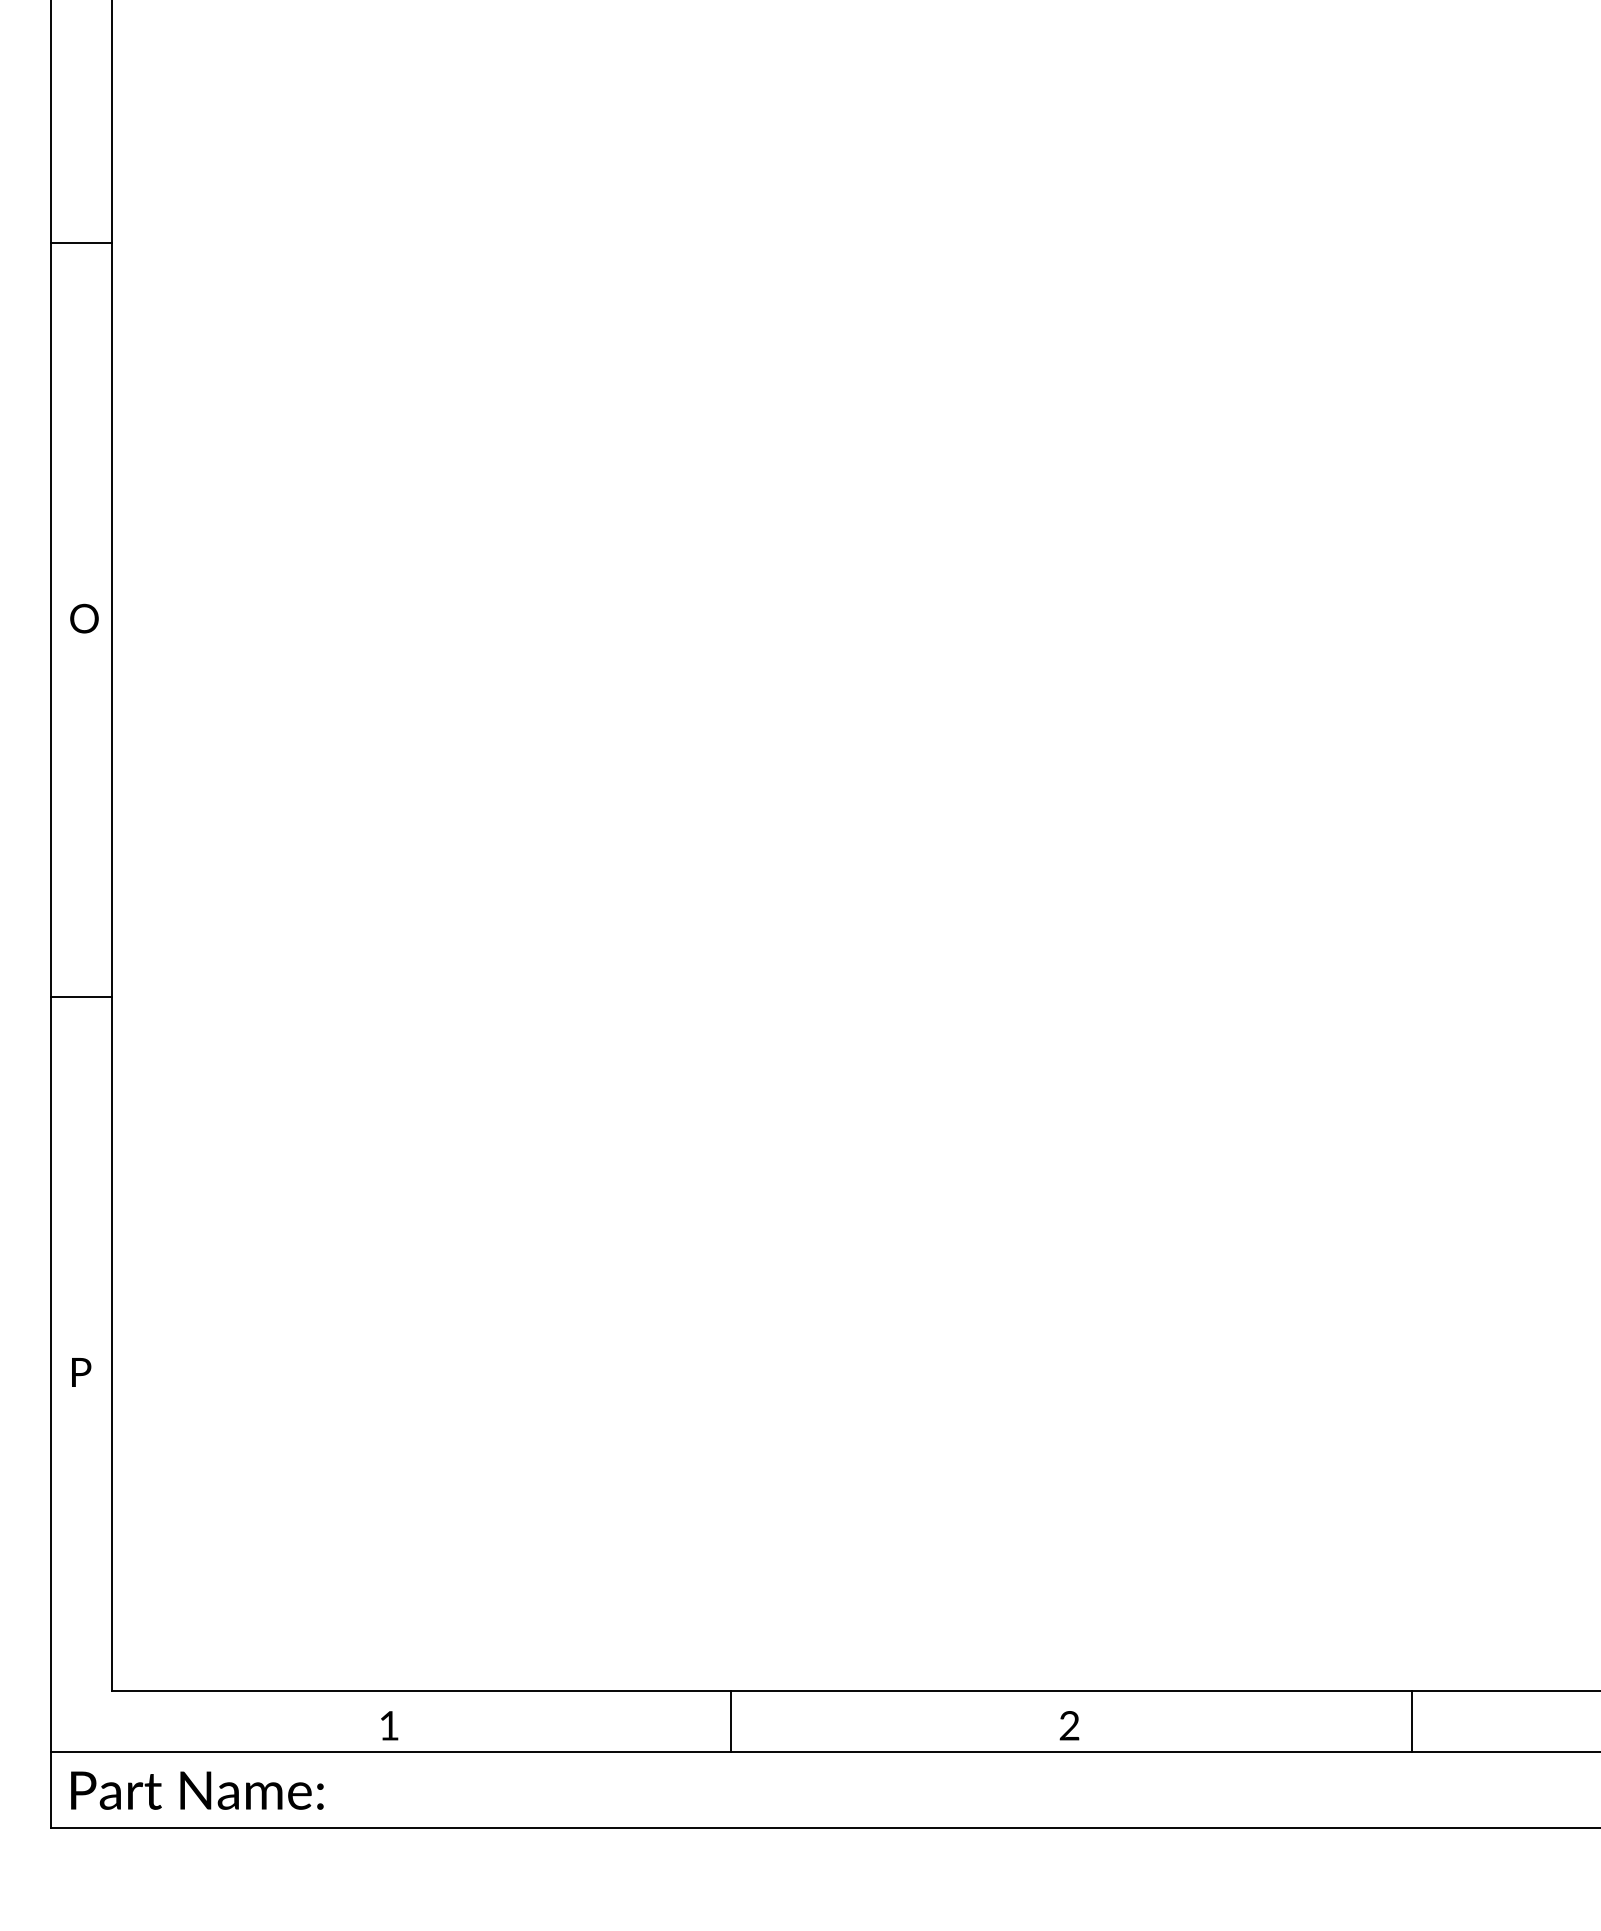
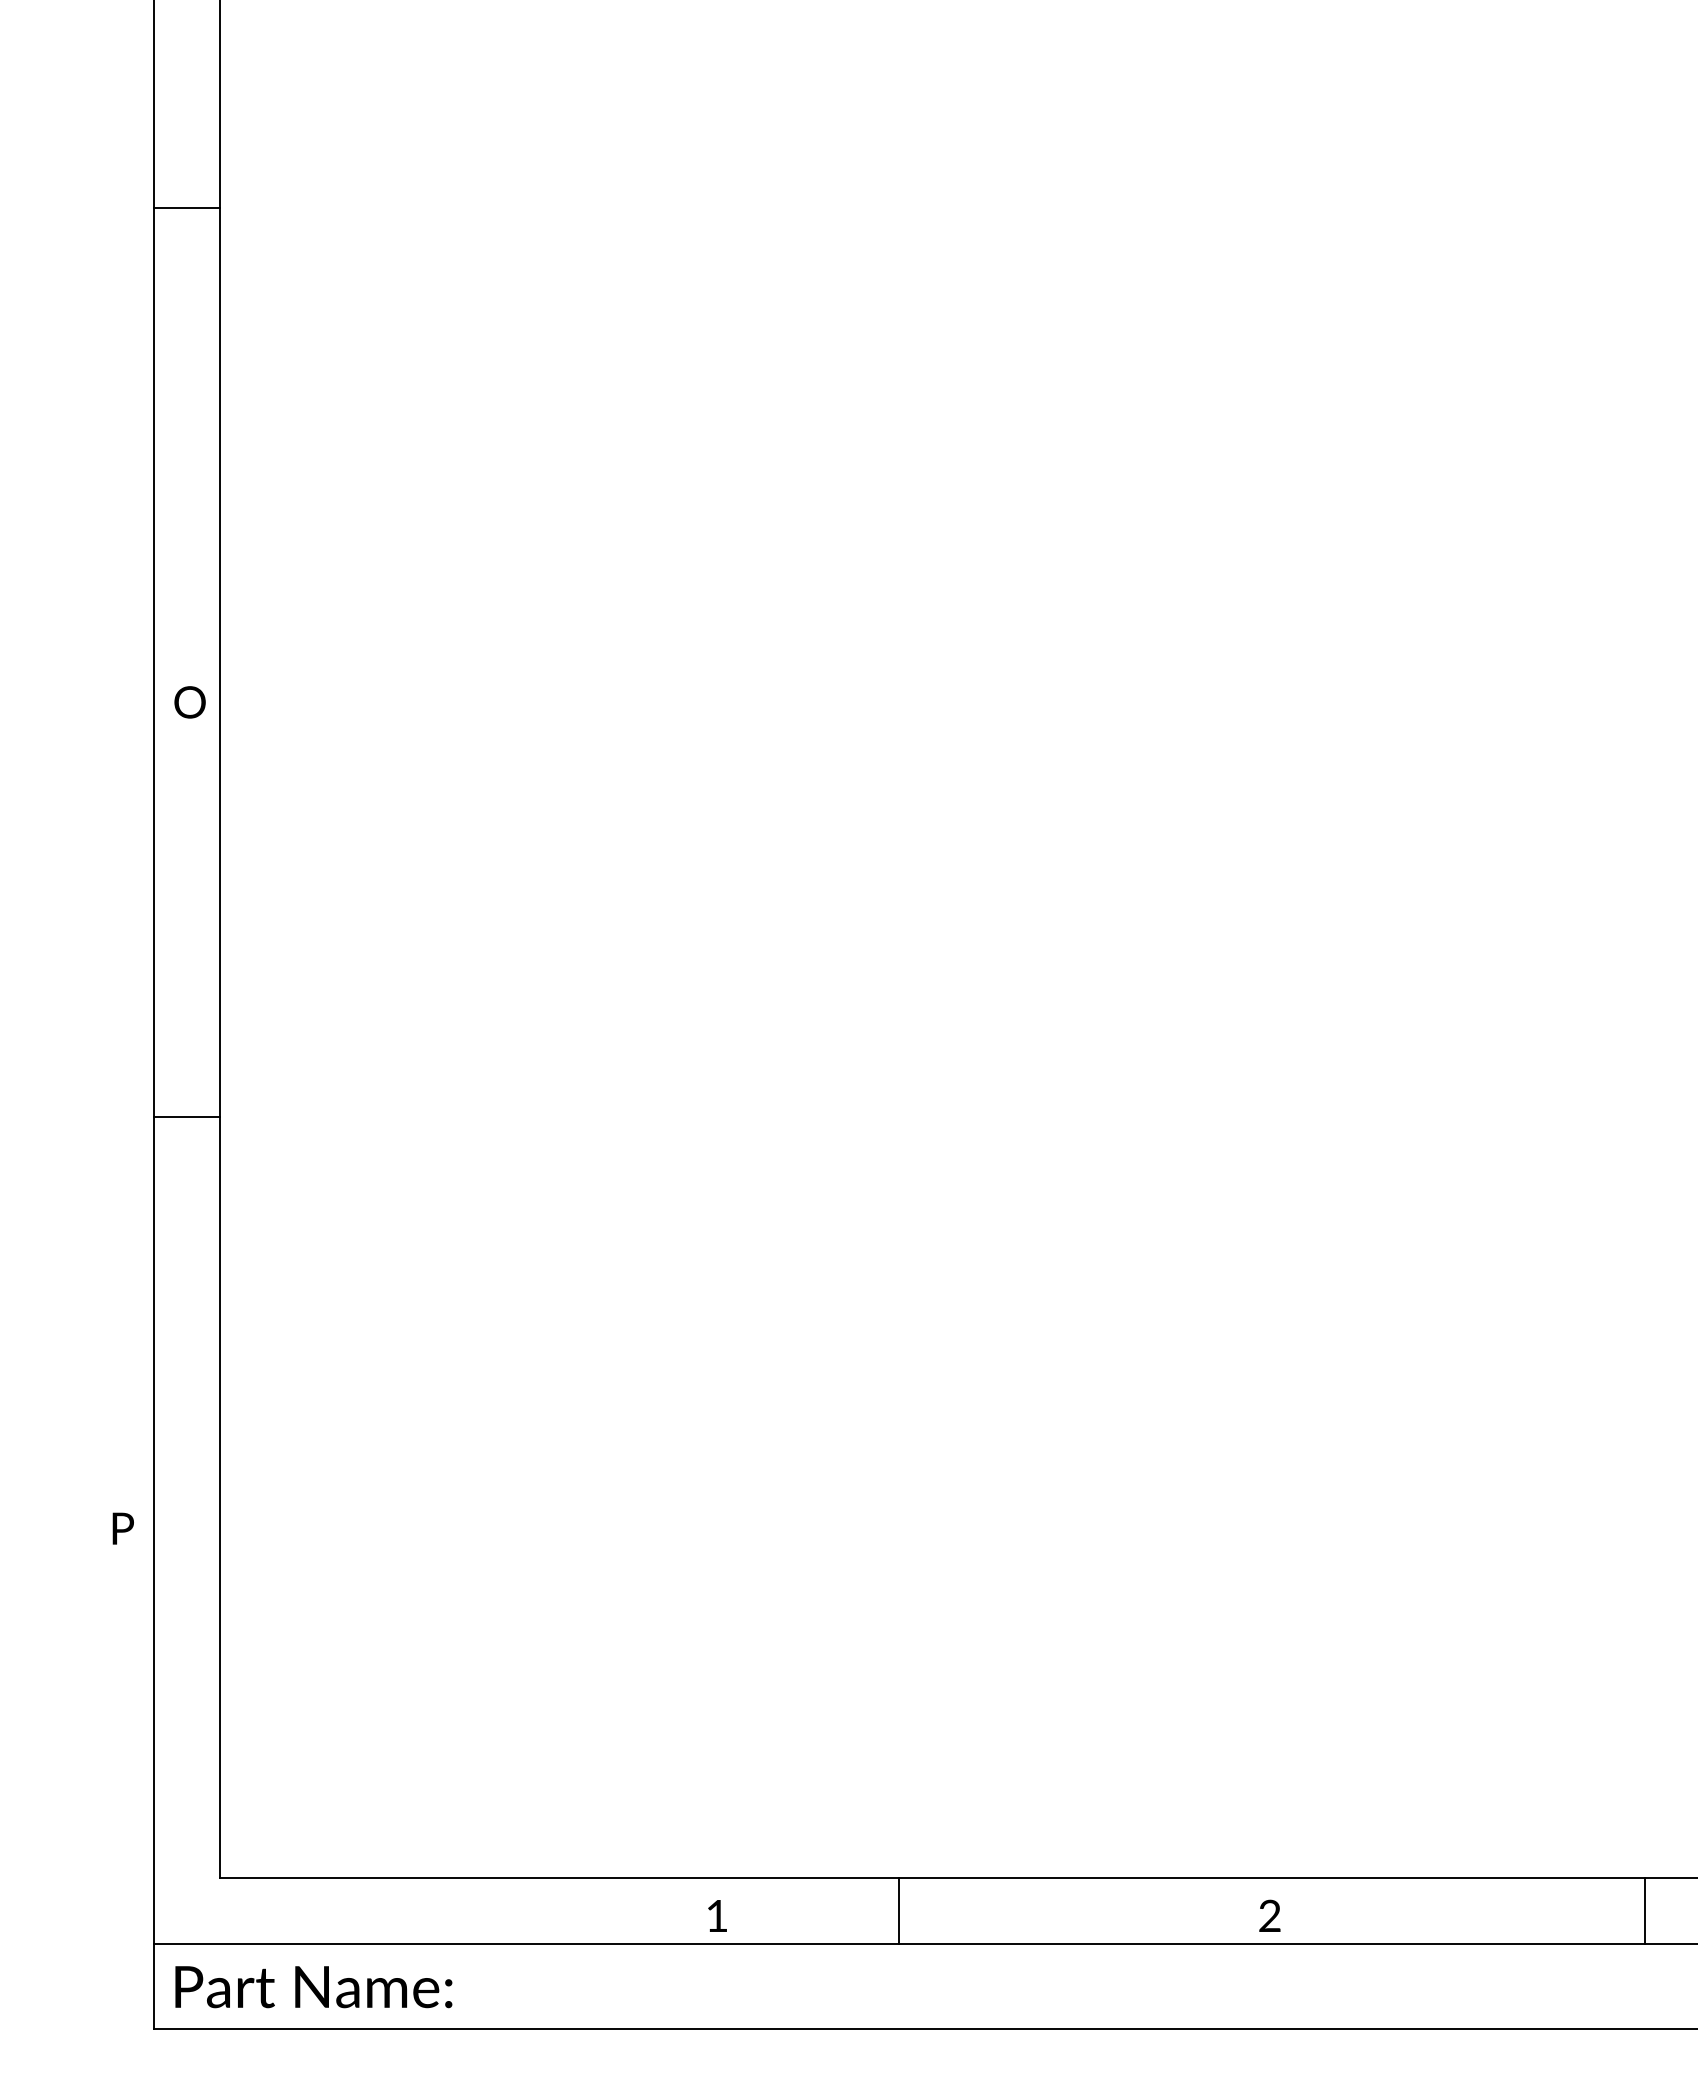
line: (81, 243) -> (186, 207), moved
text: (81, 1372) -> (123, 1528), moved
text: (389, 1725) -> (717, 1915), moved

